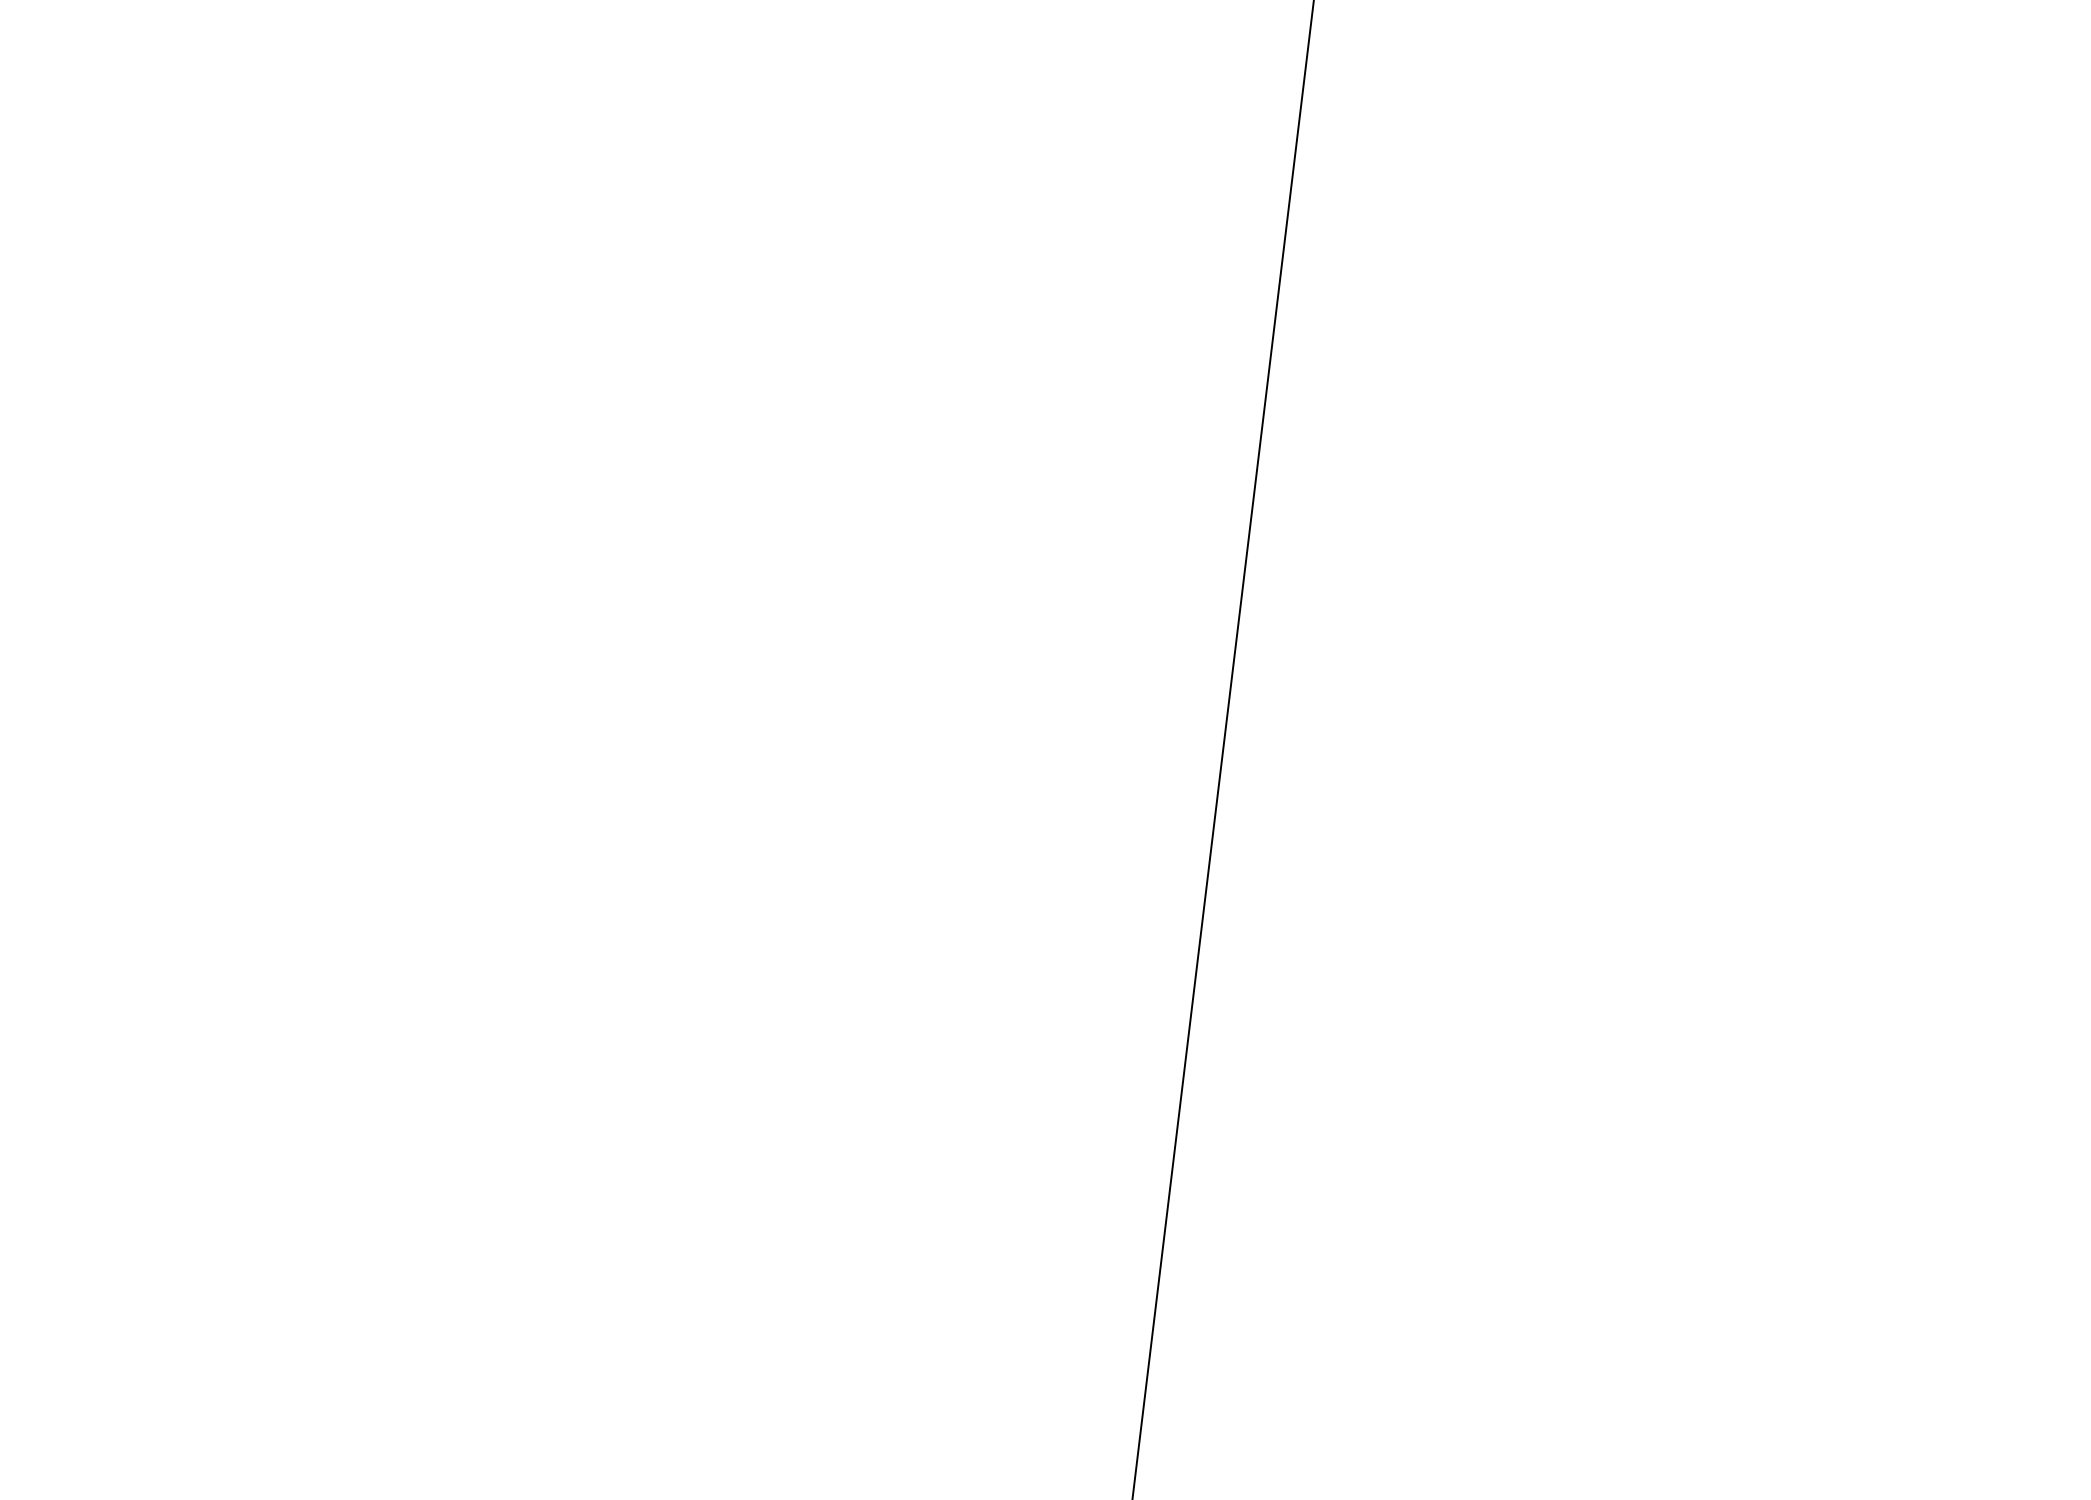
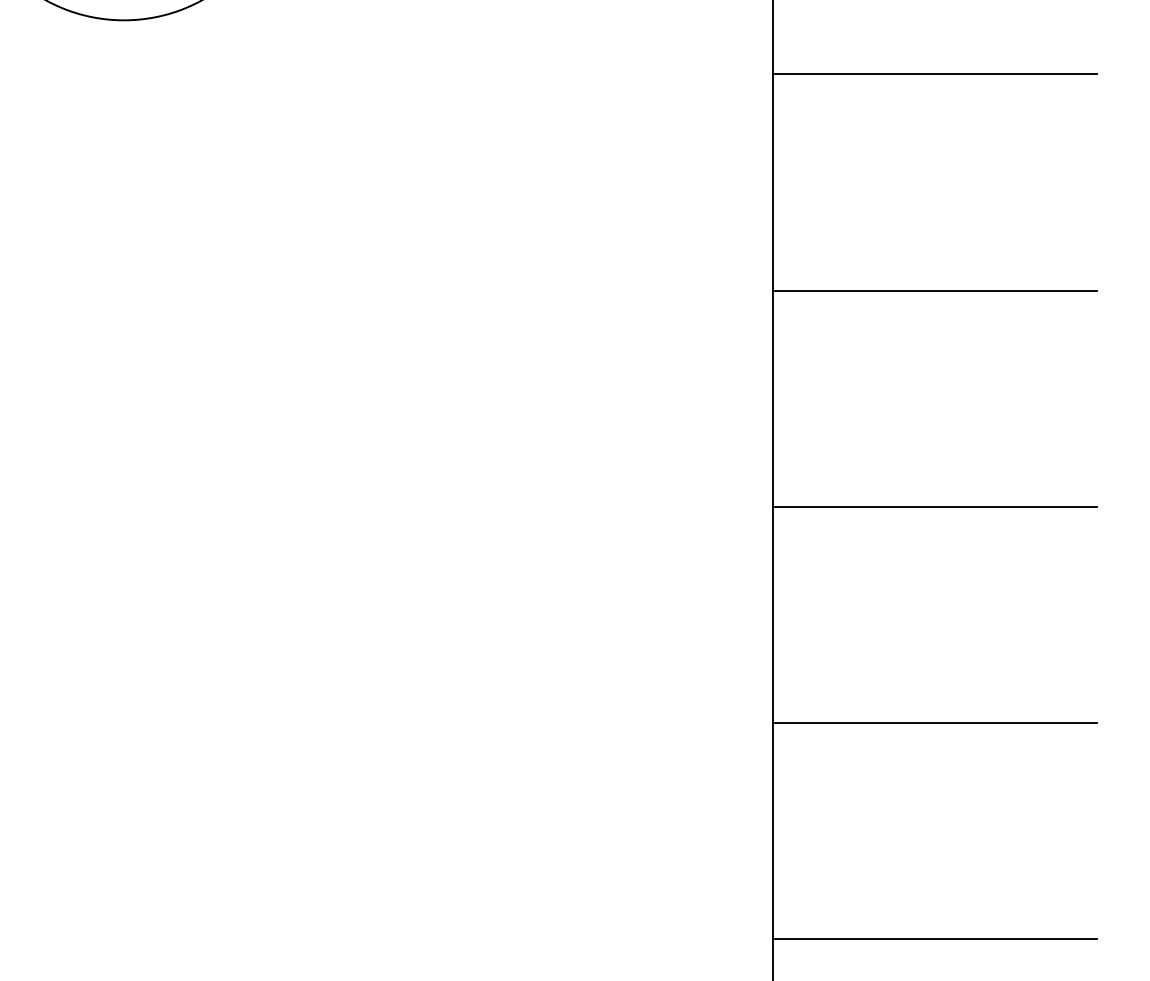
line: (1594, 186) -> (934, 74), added
line: (1546, 584) -> (934, 290), added
line: (1498, 983) -> (934, 506), added
line: (1449, 1382) -> (934, 722), added

